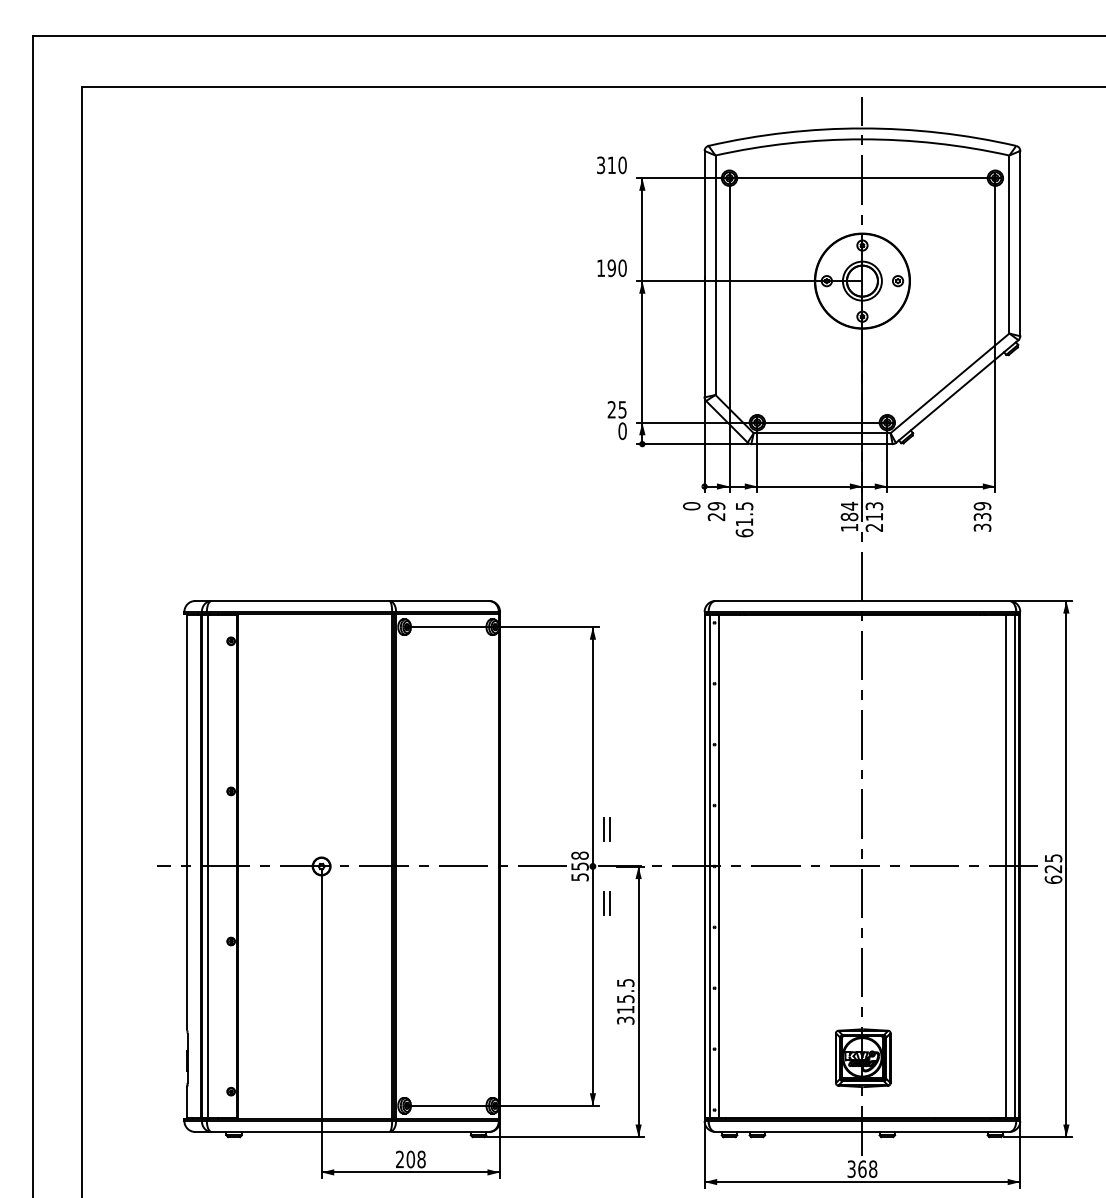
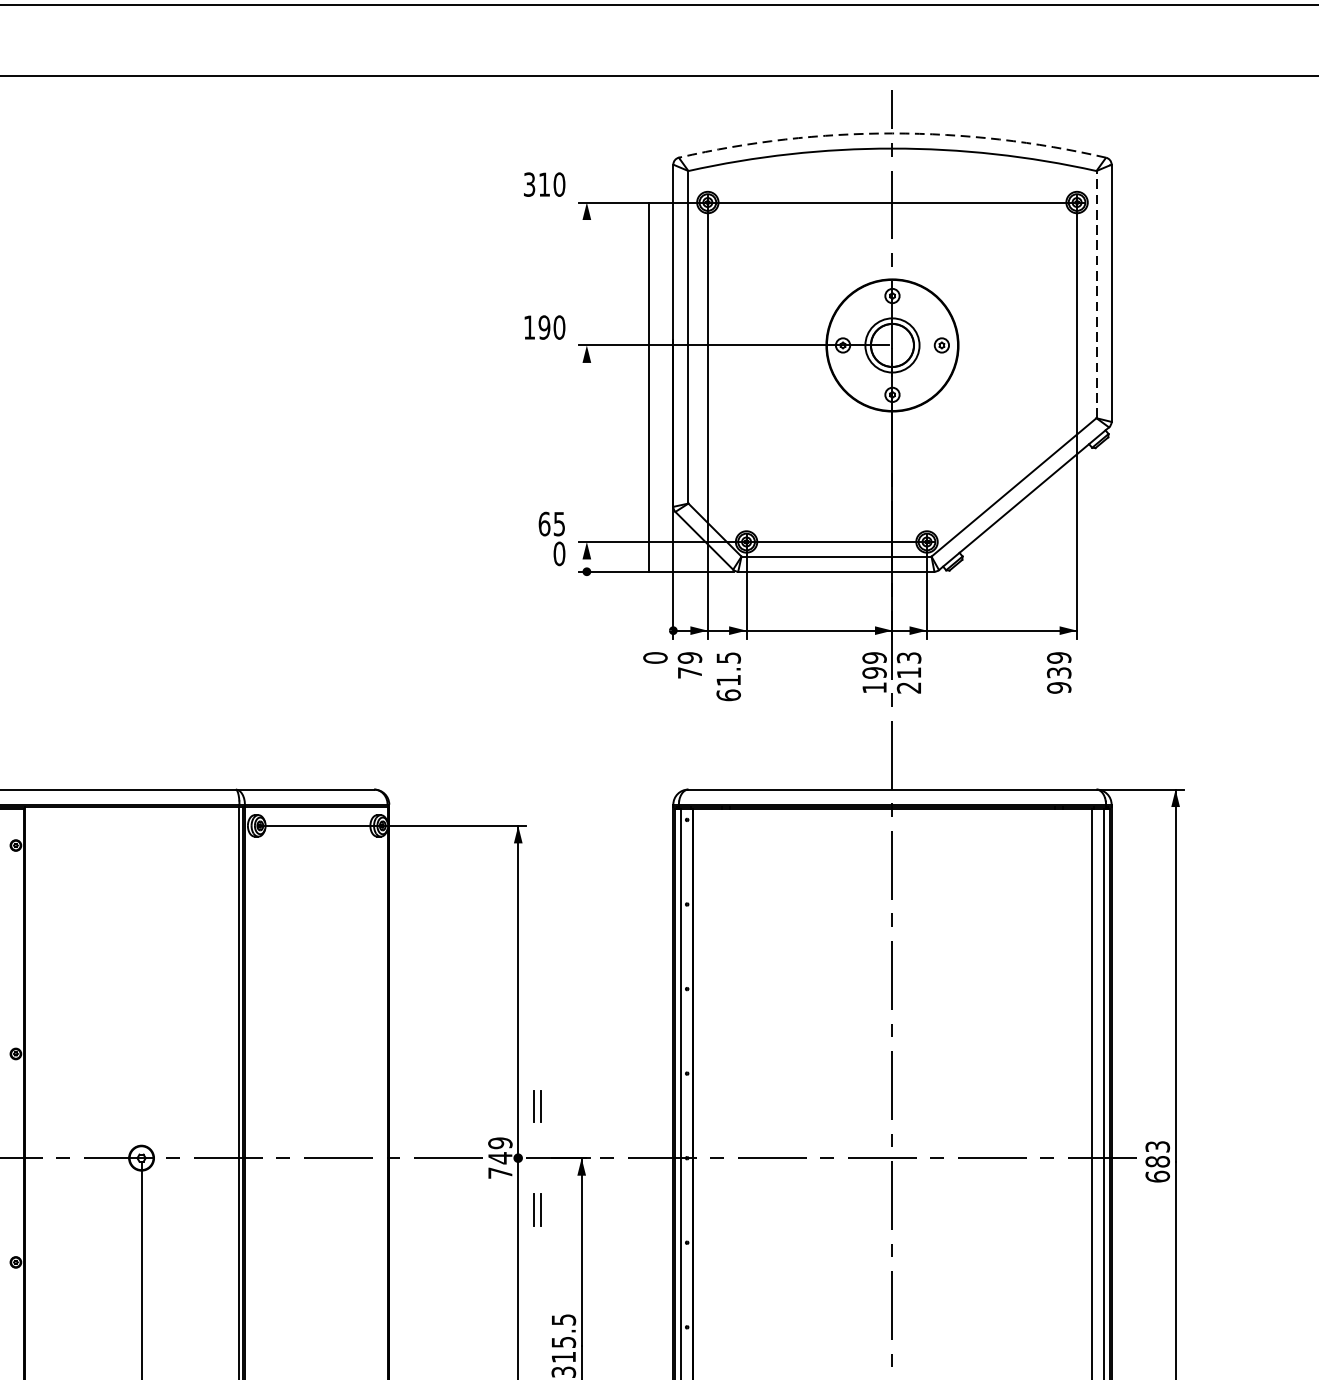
arc: (862, 128) -> (892, 133), solid -> dashed
line: (1009, 244) -> (1096, 294), solid -> dashed
line: (642, 311) -> (649, 387), moved
text: (611, 409) -> (544, 523), 25 -> 65
text: (849, 511) -> (874, 665), 184 -> 199
text: (716, 517) -> (689, 673), 29 -> 79
text: (982, 527) -> (1059, 687), 339 -> 939
text: (1053, 863) -> (1157, 1154), 625 -> 683
text: (579, 866) -> (499, 1158), 558 -> 749

